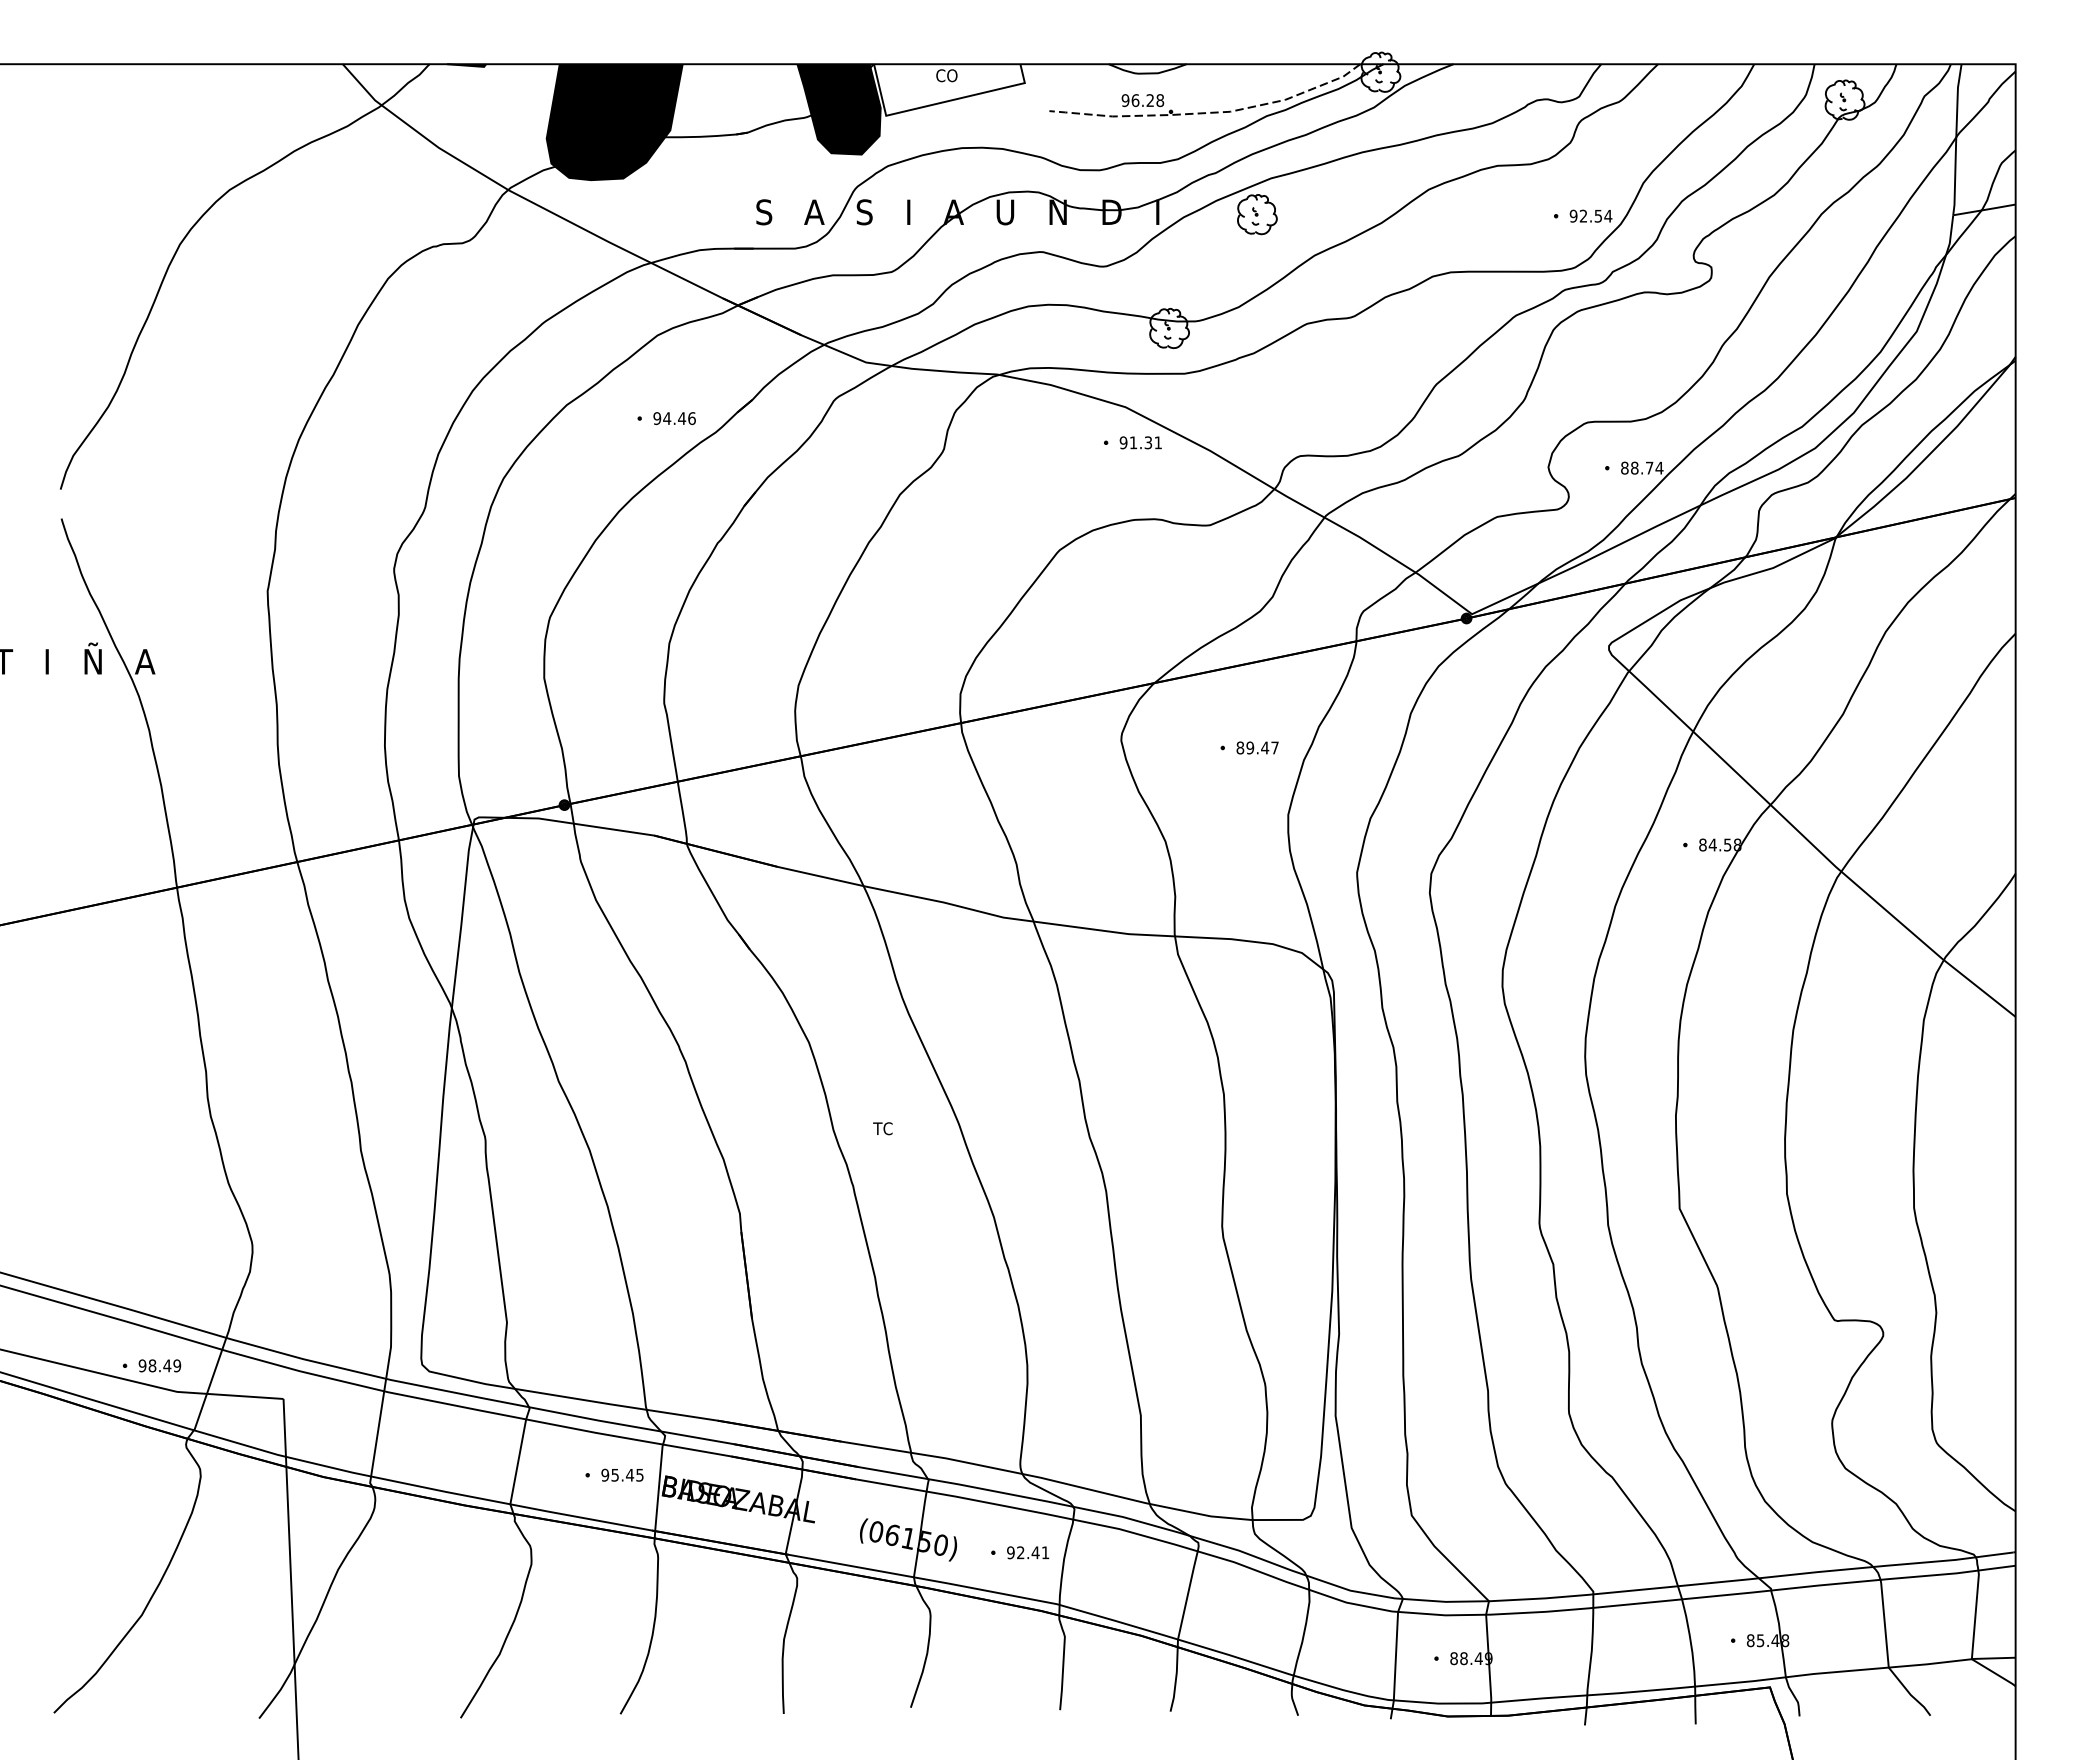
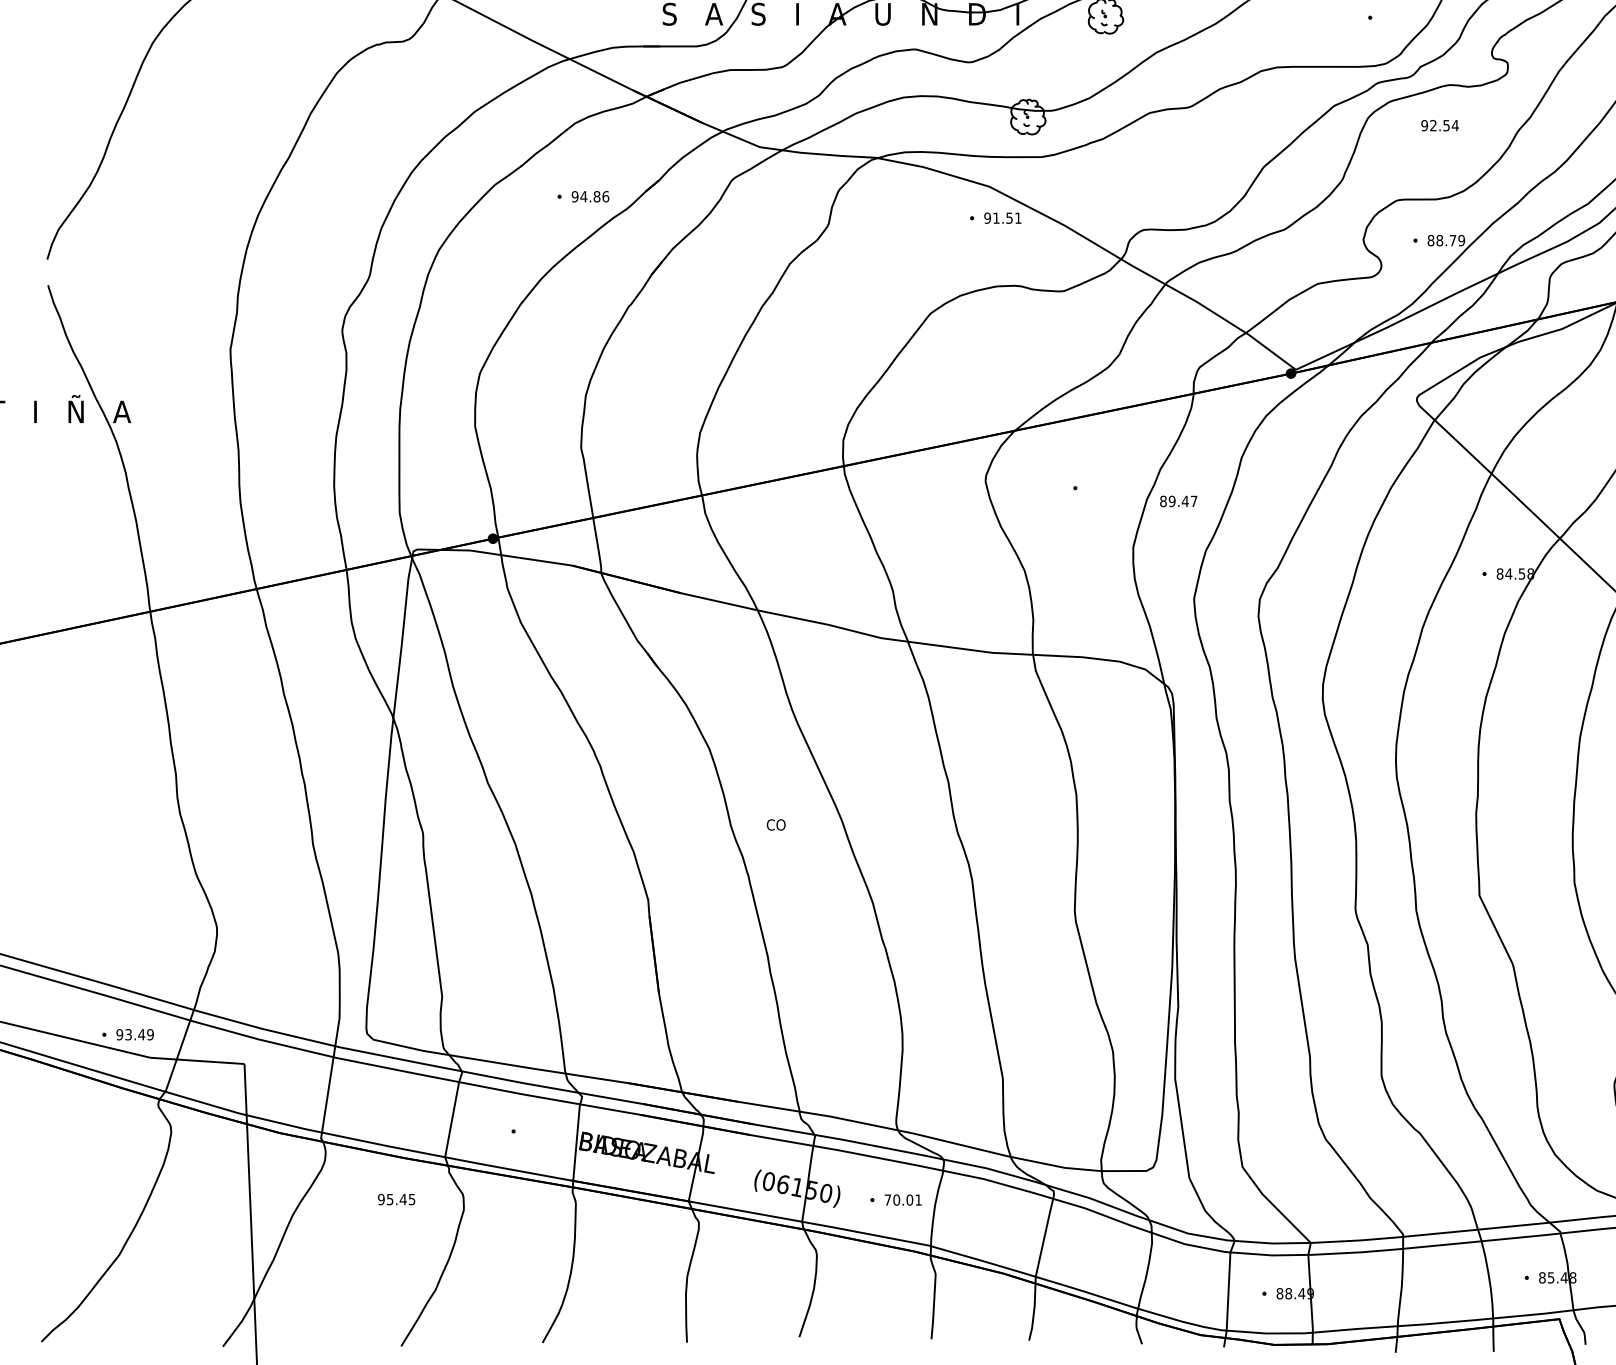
text: (1590, 215) -> (1439, 125), moved
text: (682, 418) -> (597, 196), 94.46 -> 94.86
text: (1148, 442) -> (1009, 217), 91.31 -> 91.51
text: (1659, 467) -> (1461, 240), 88.74 -> 88.79
text: (1257, 747) -> (1178, 500), moved
text: (884, 1128) -> (776, 824), TC -> CO
text: (152, 1365) -> (128, 1034), 98.49 -> 93.49
text: (622, 1474) -> (396, 1198), moved
text: (1023, 1552) -> (899, 1199), 92.41 -> 70.01

